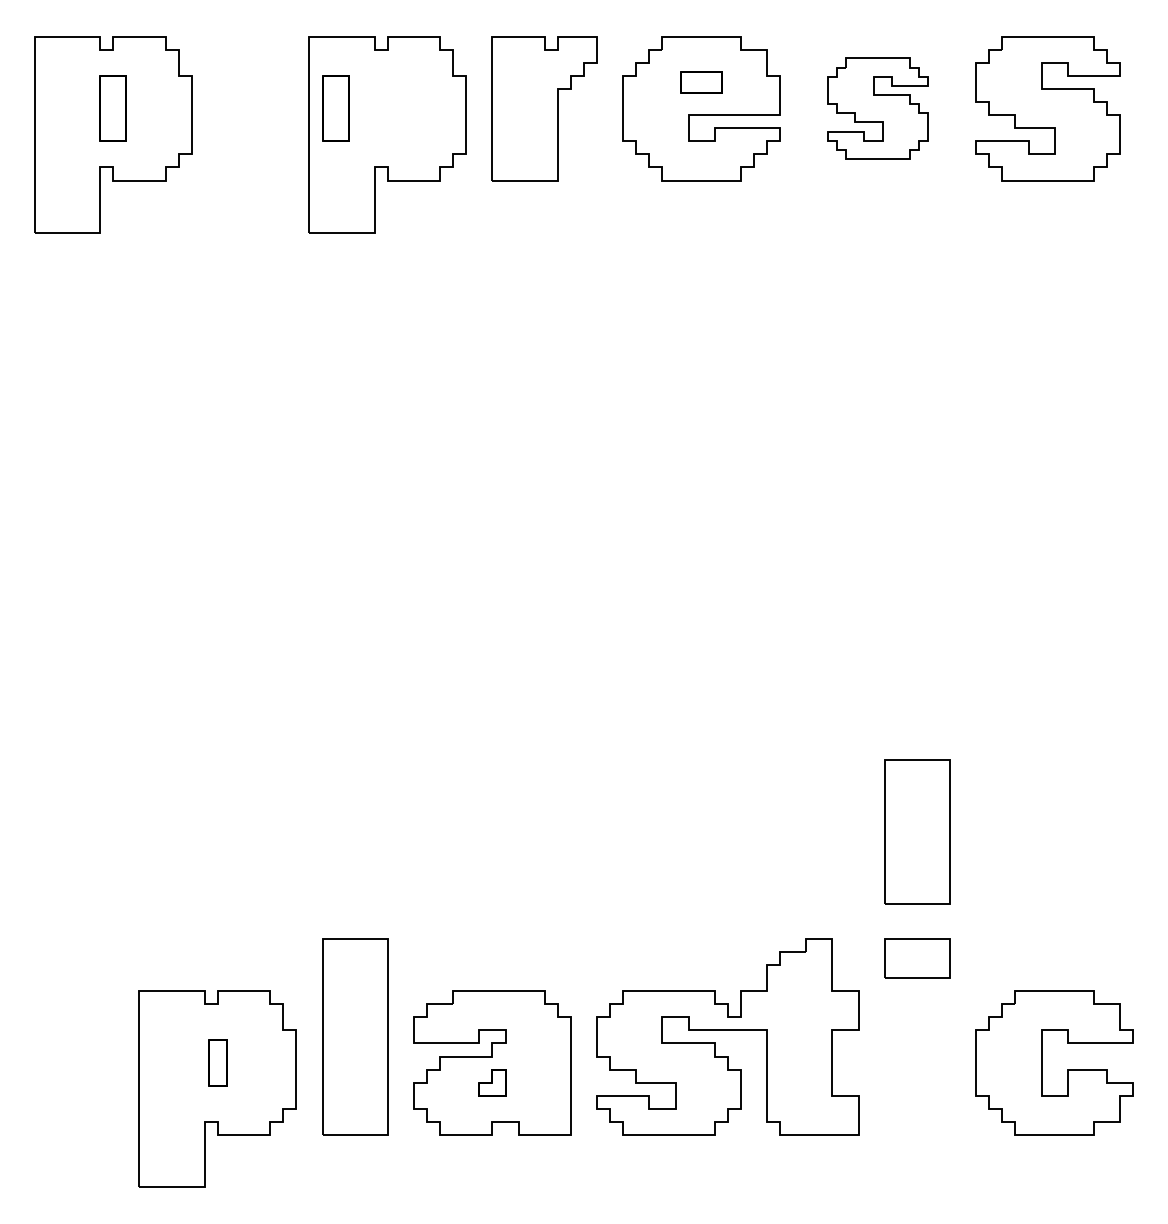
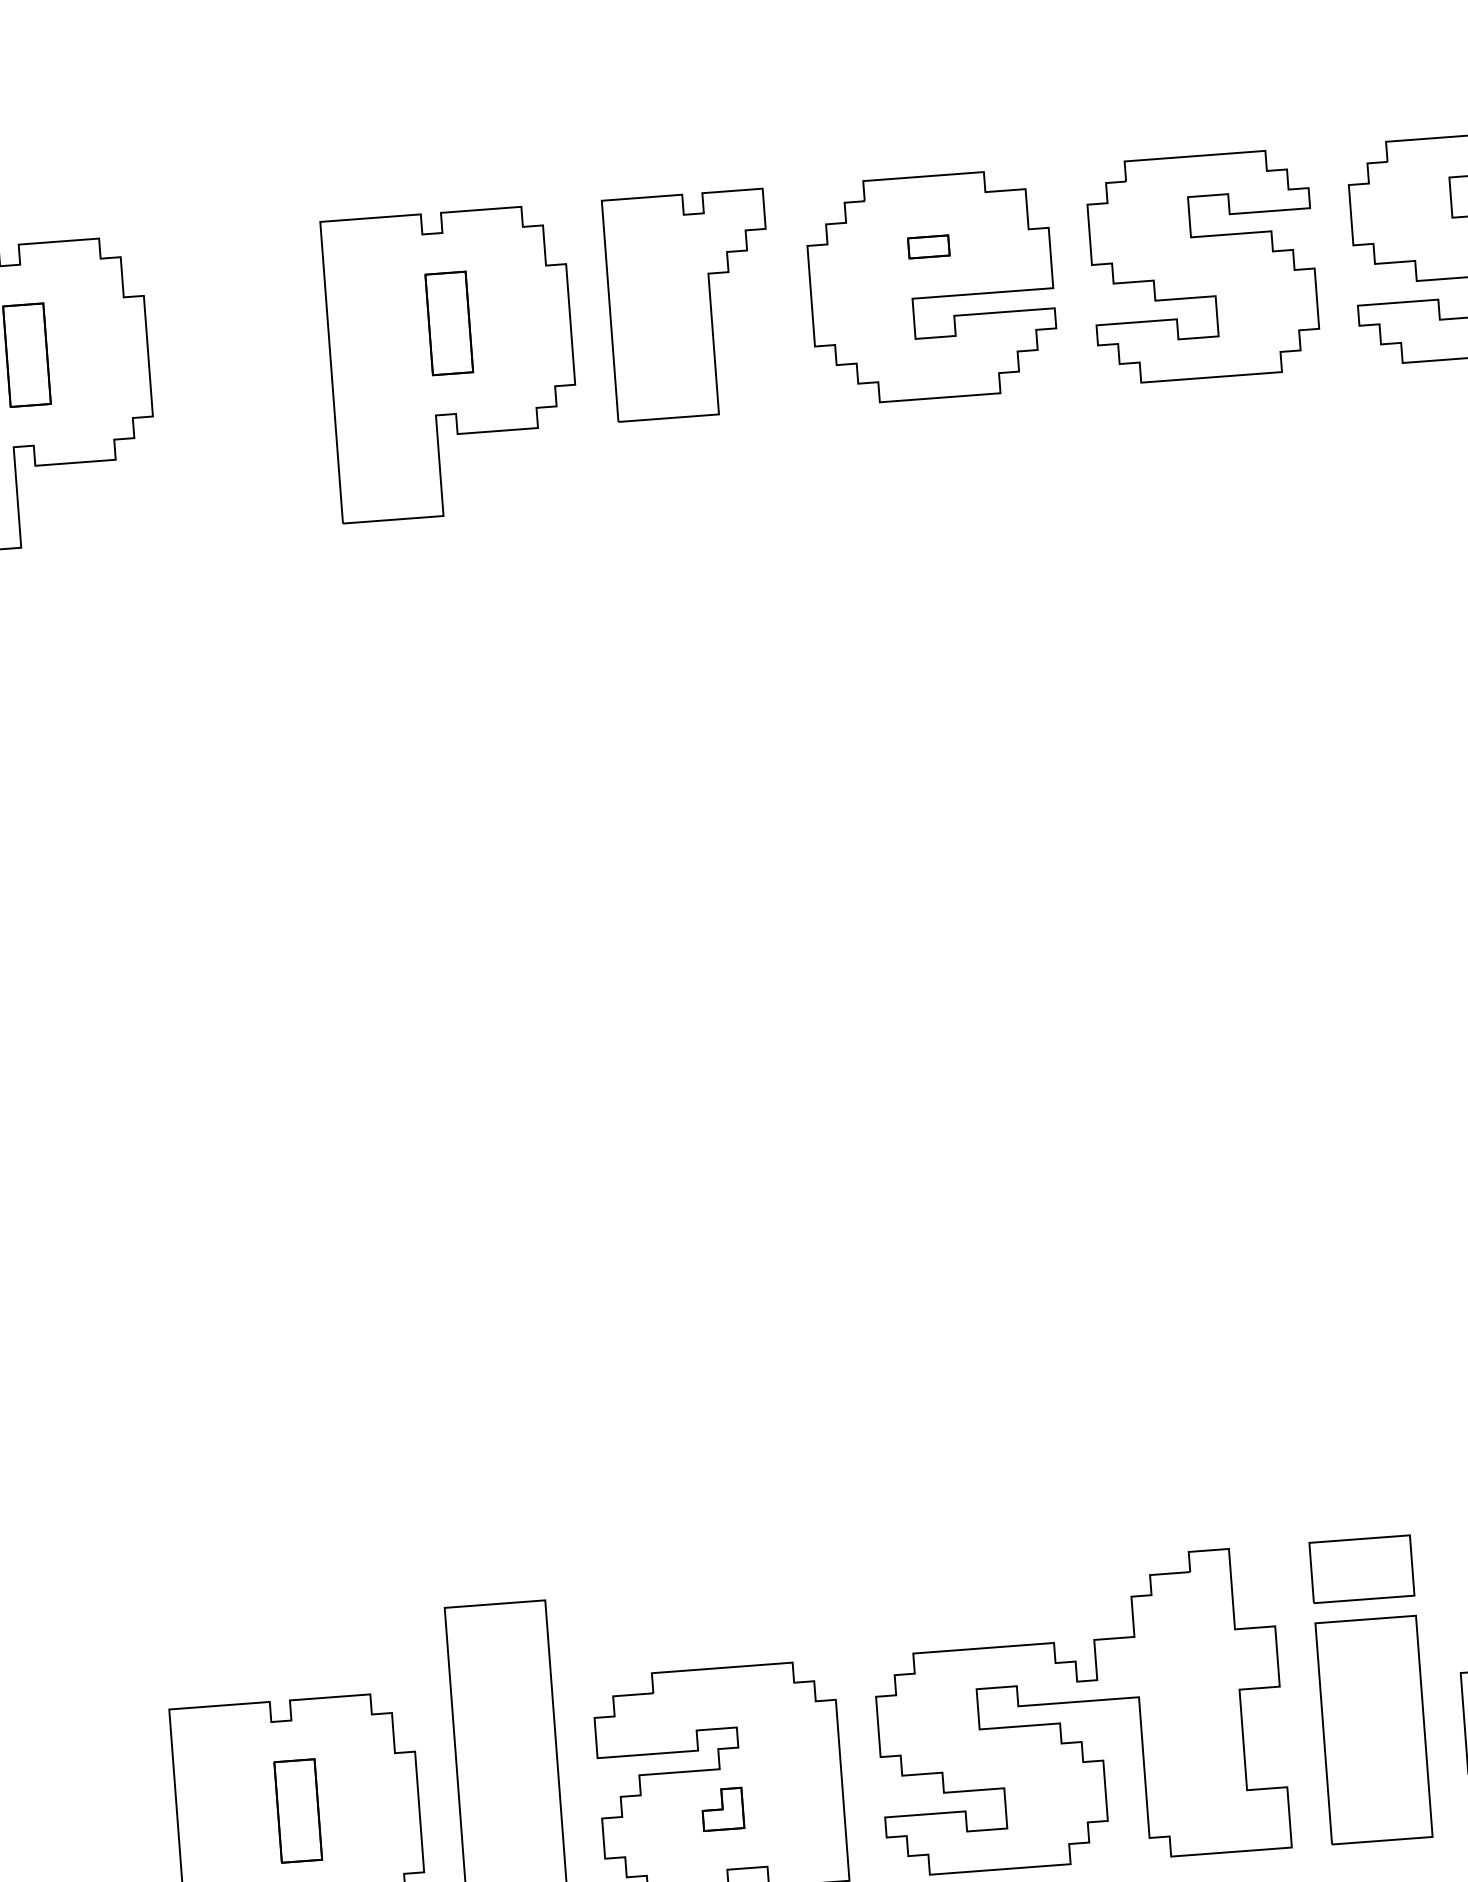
part: (701, 82) -> (928, 247), size x0.62
part: (335, 108) -> (448, 323), moved
part: (877, 108) -> (1202, 266), size x1.43
part: (917, 831) -> (1374, 1729), moved
part: (217, 1062) -> (297, 1810), size x1.43

